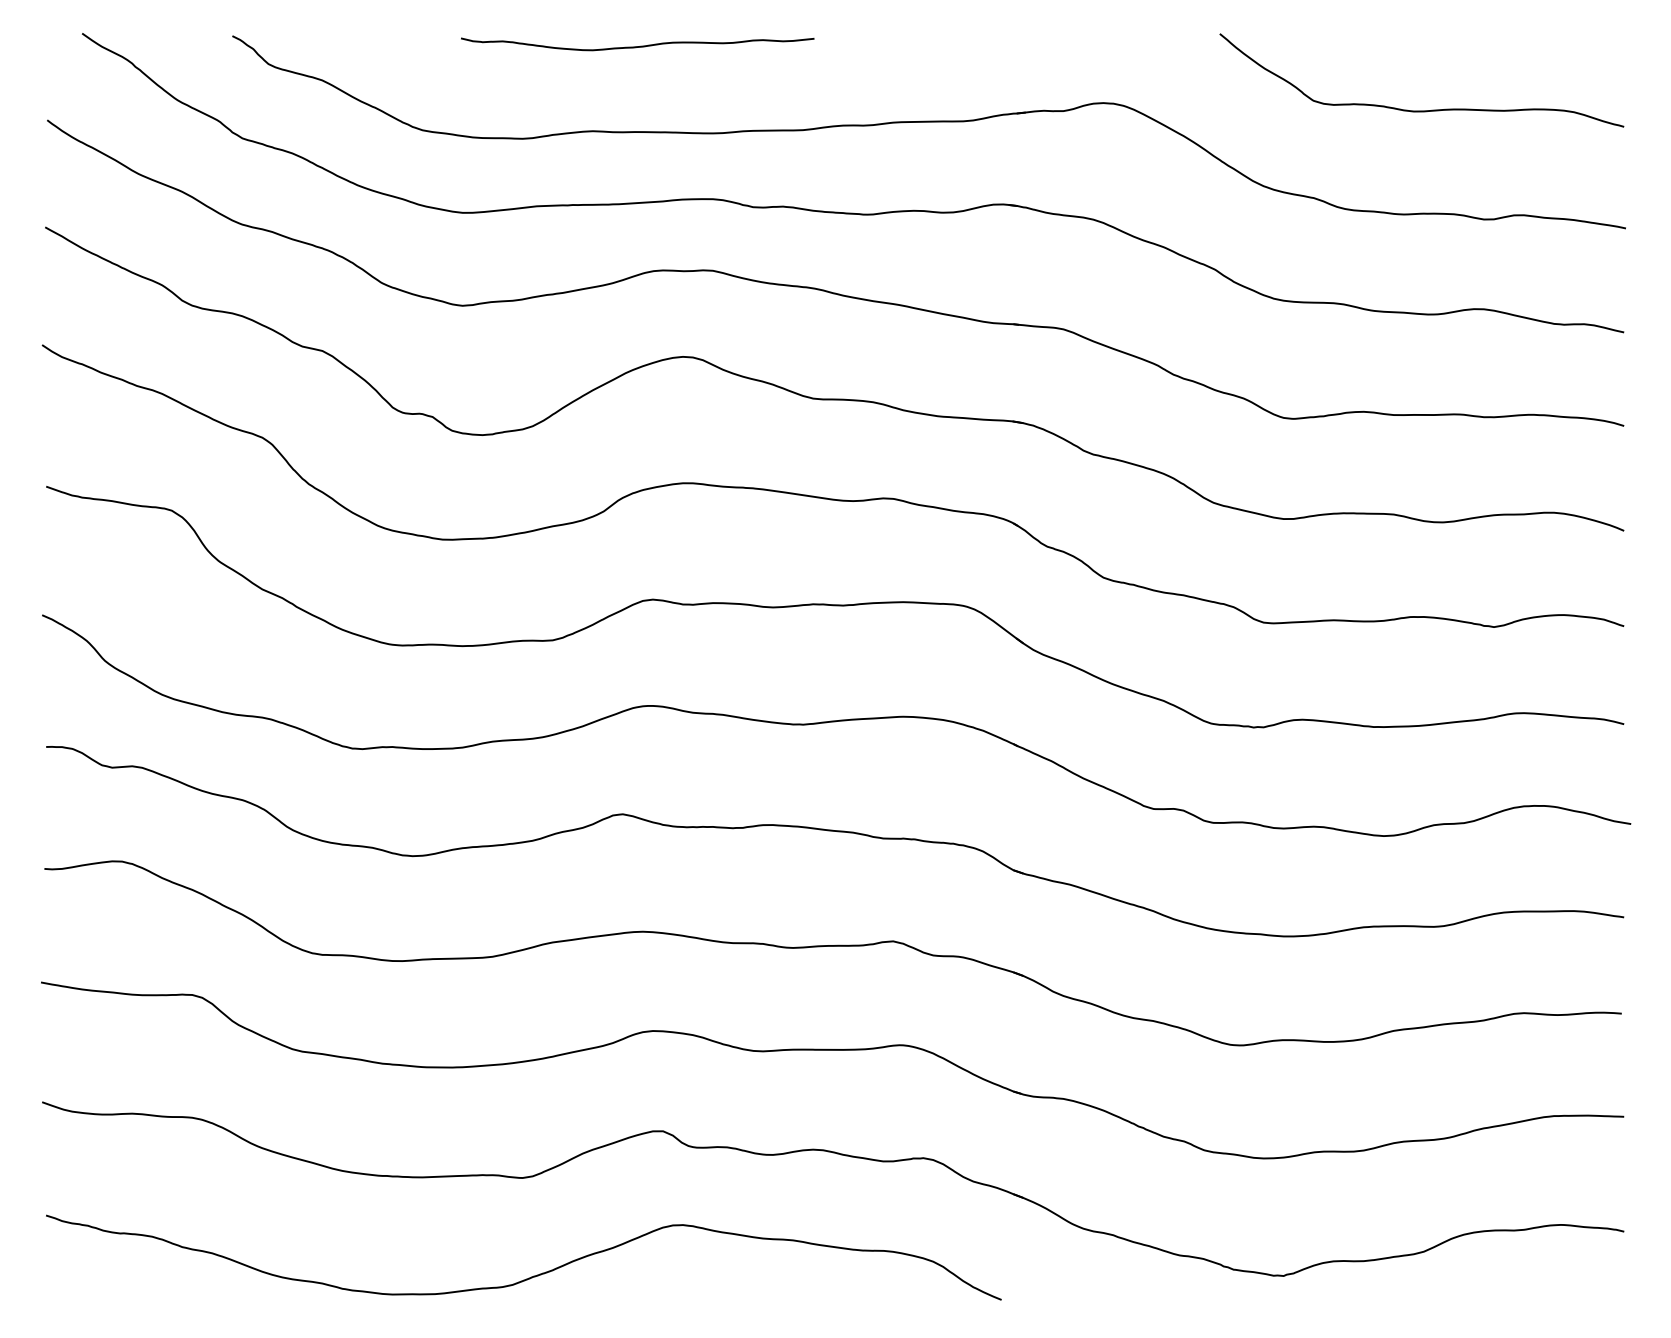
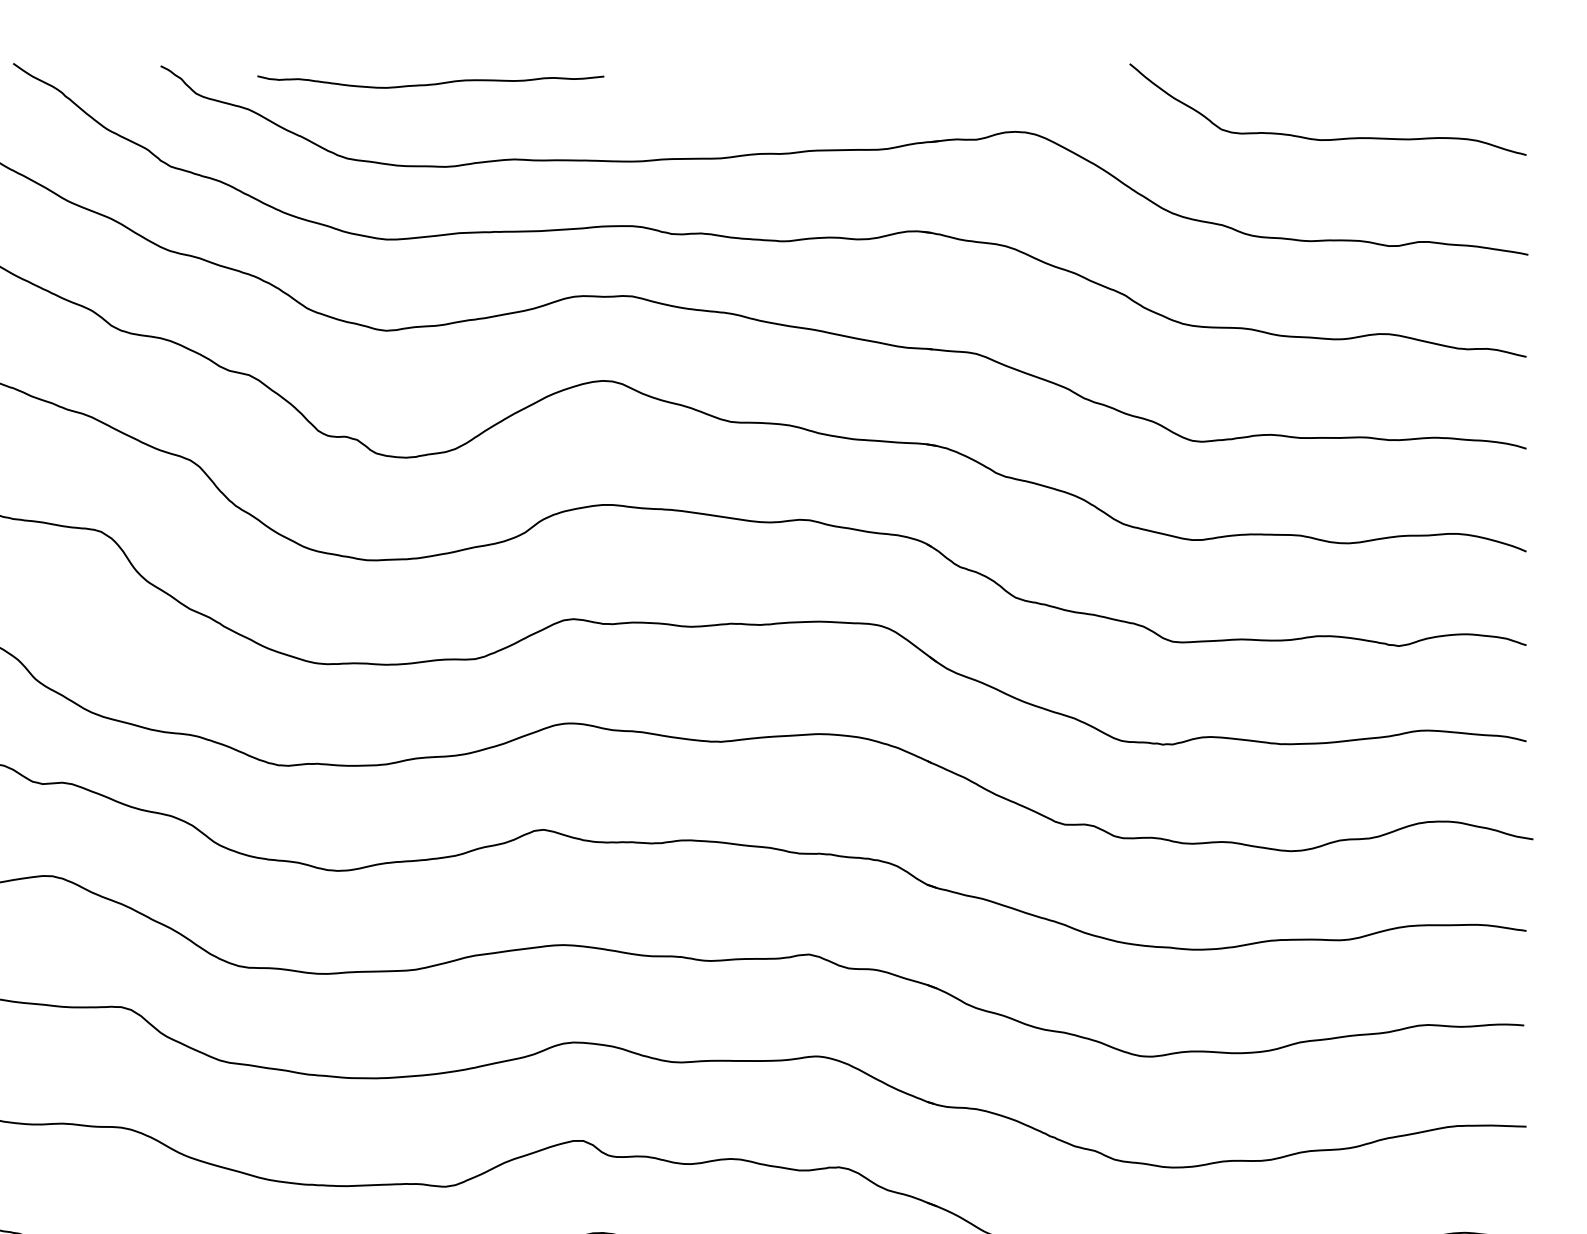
curve: (637, 46) -> (430, 84), moved

